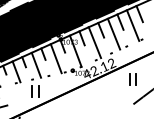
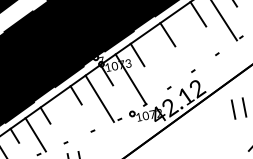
line: (113, 33) -> (190, 36), removed
line: (94, 42) -> (160, 58), removed
line: (36, 64) -> (67, 115), removed

